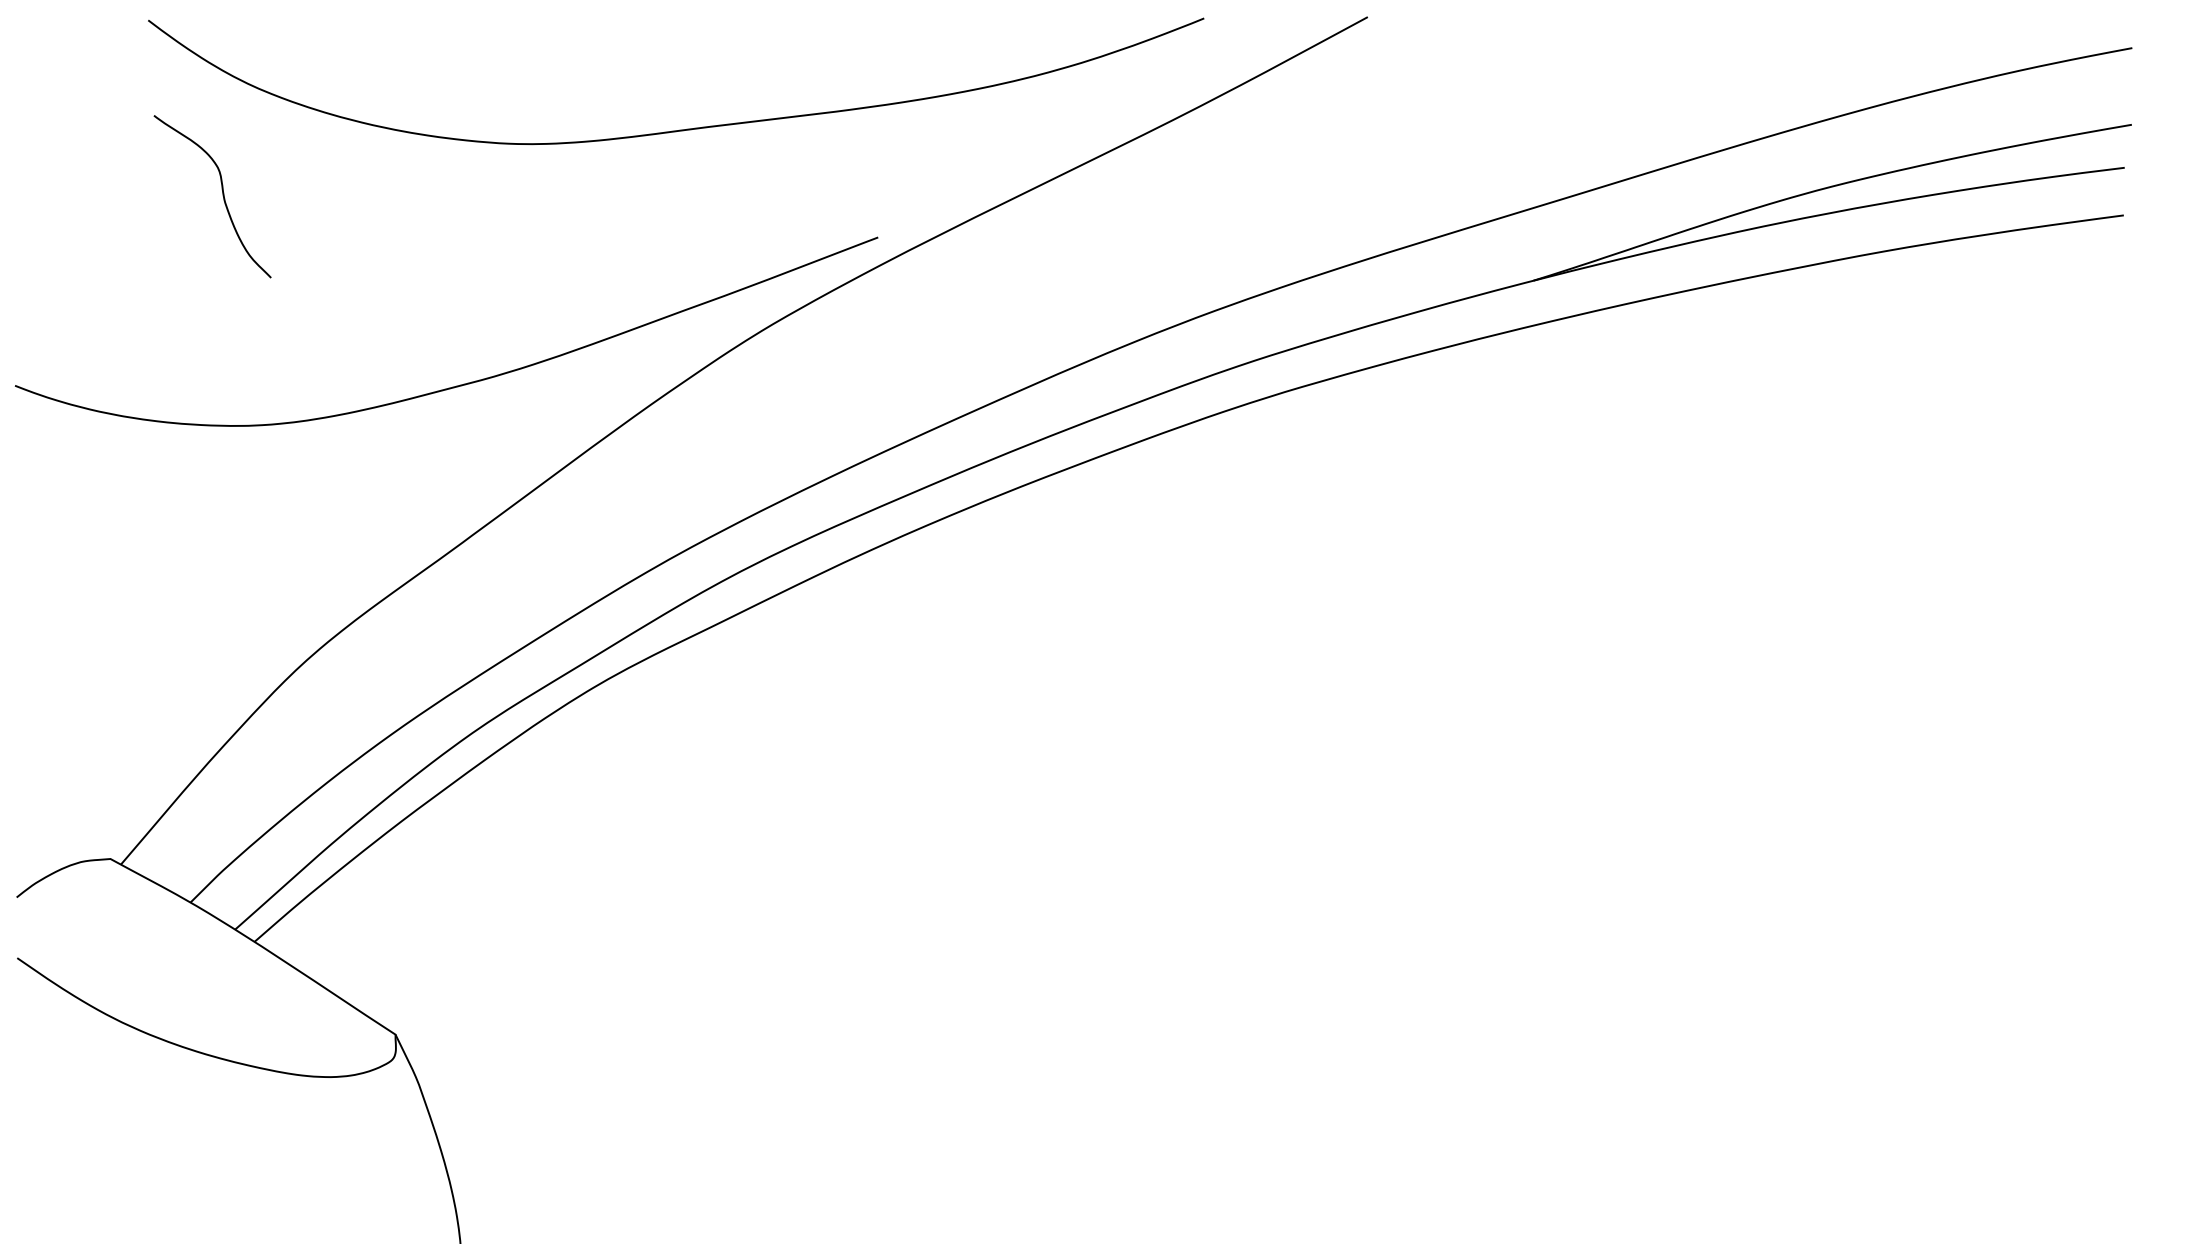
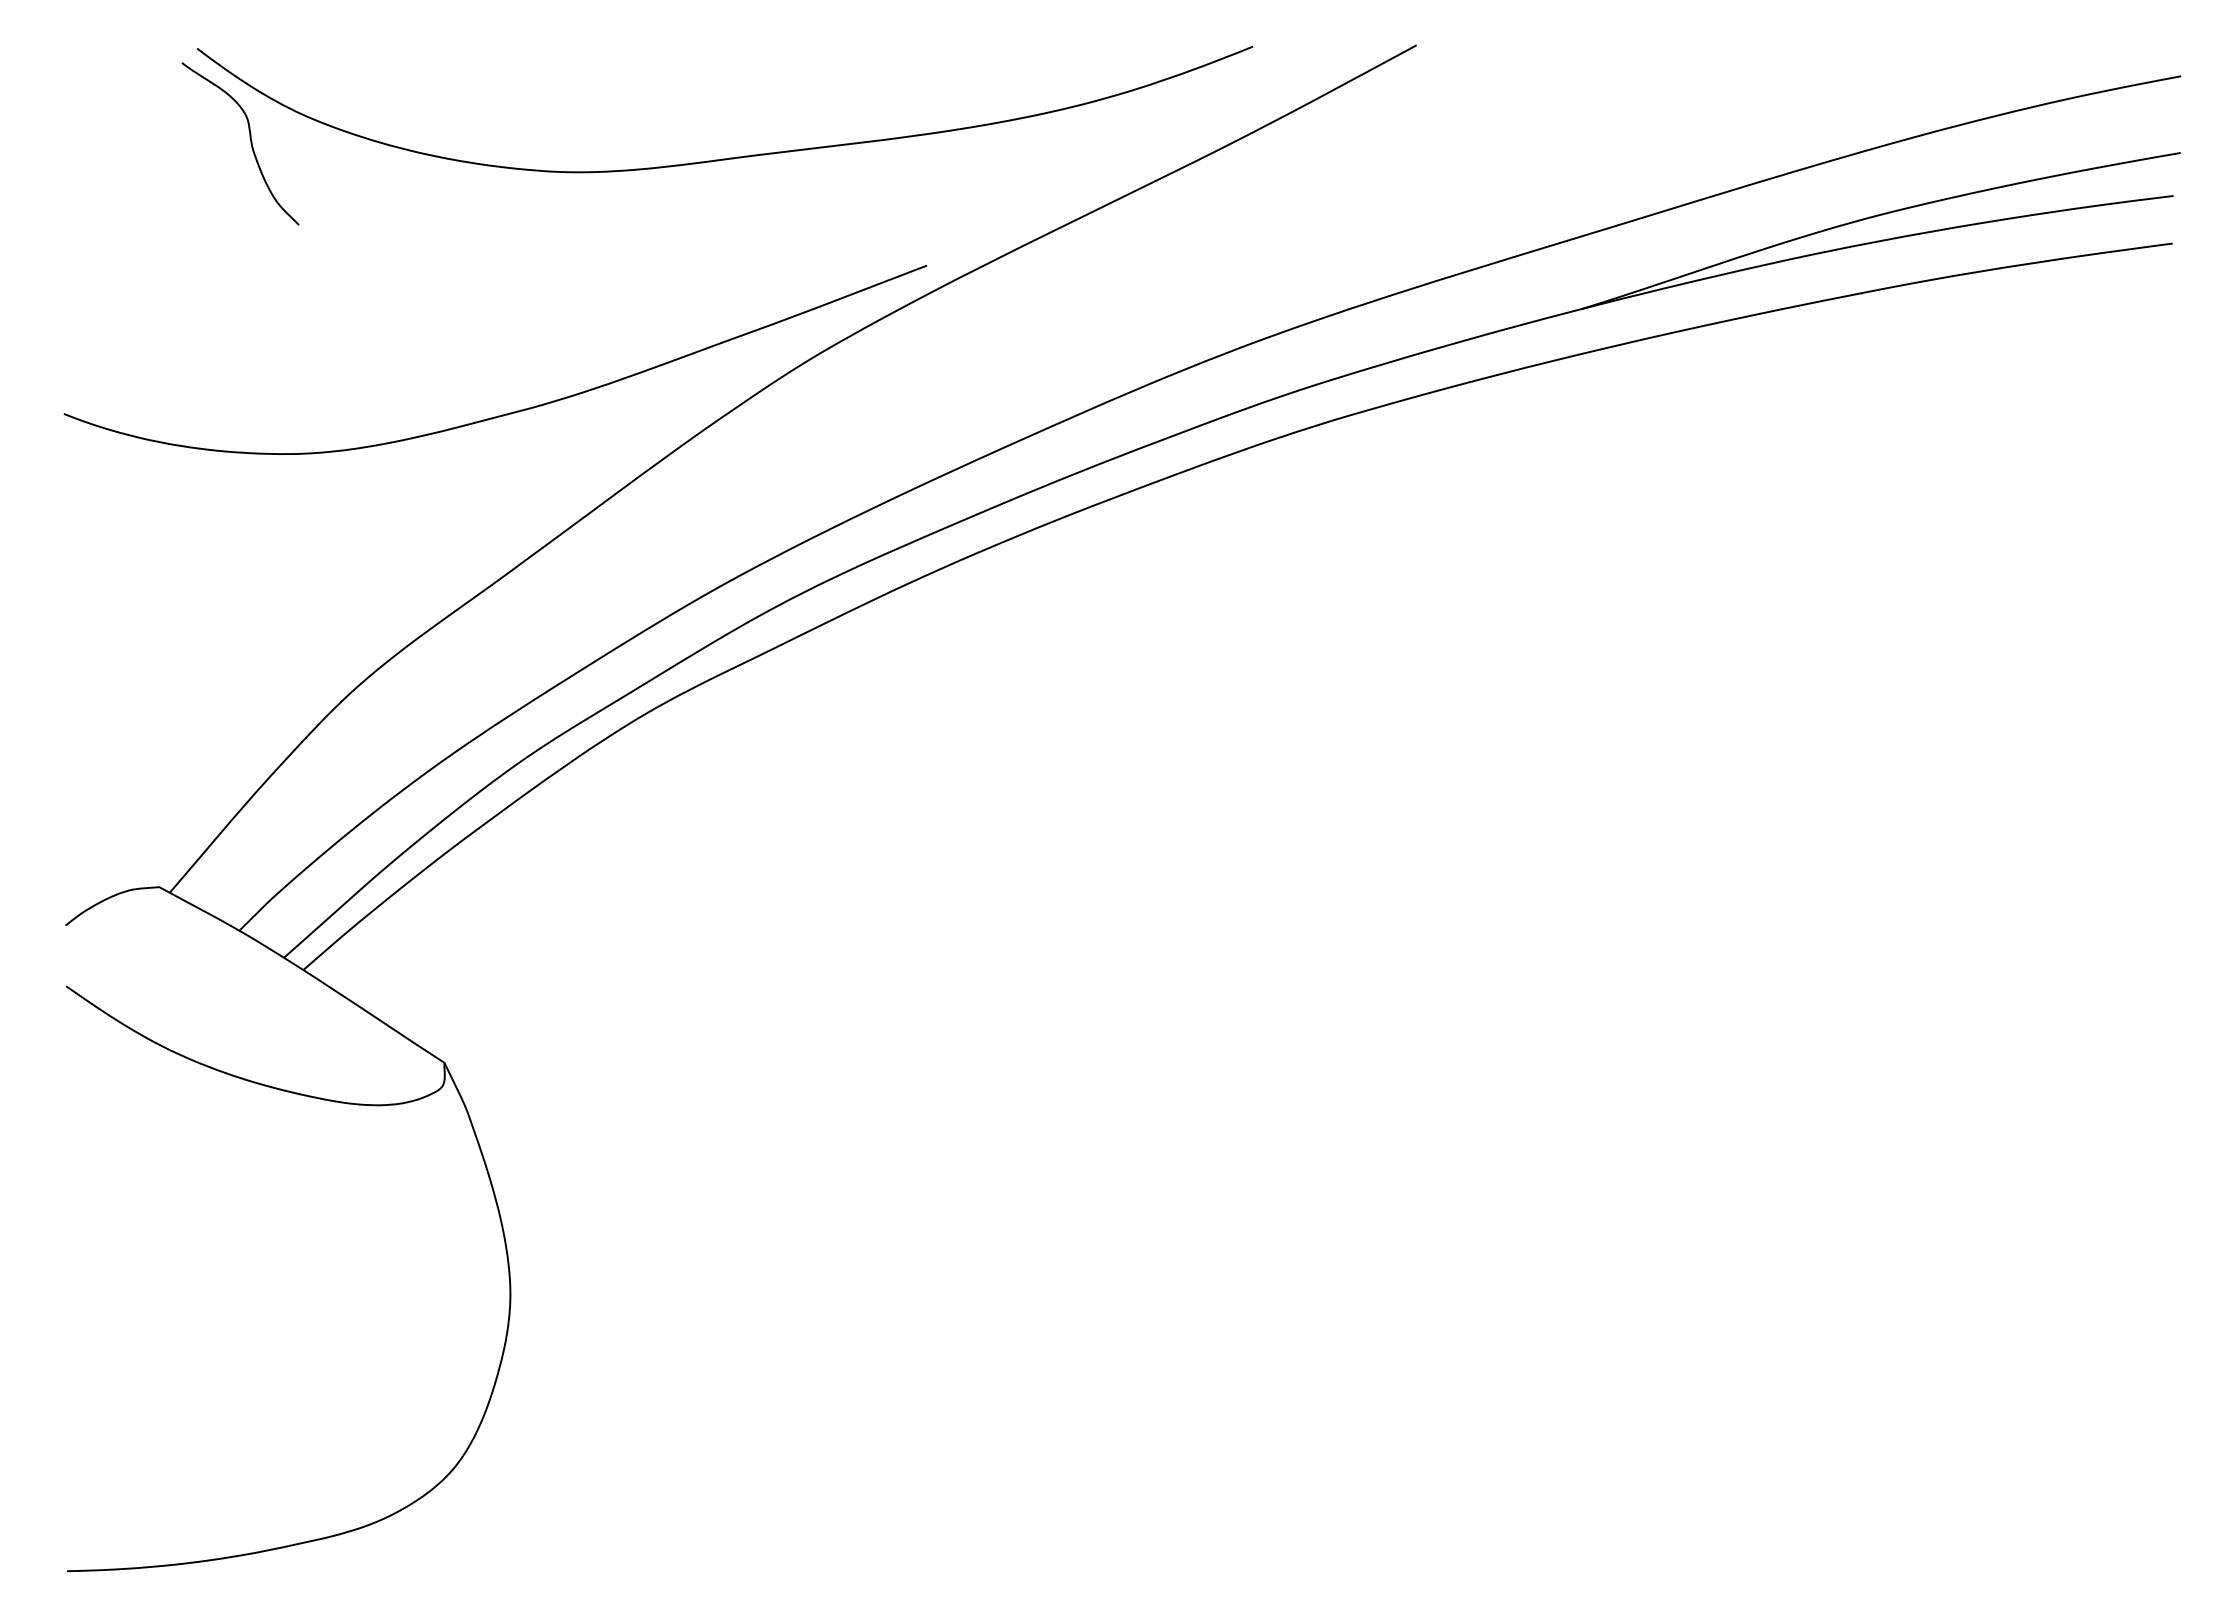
curve: (222, 196) -> (250, 143), moved

